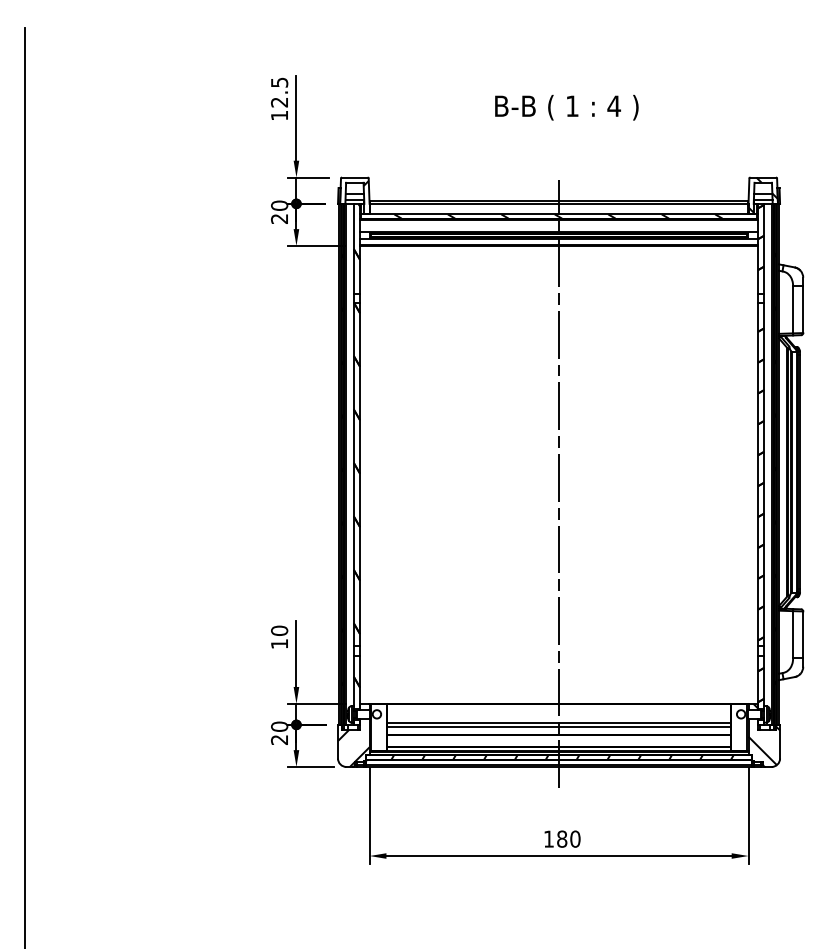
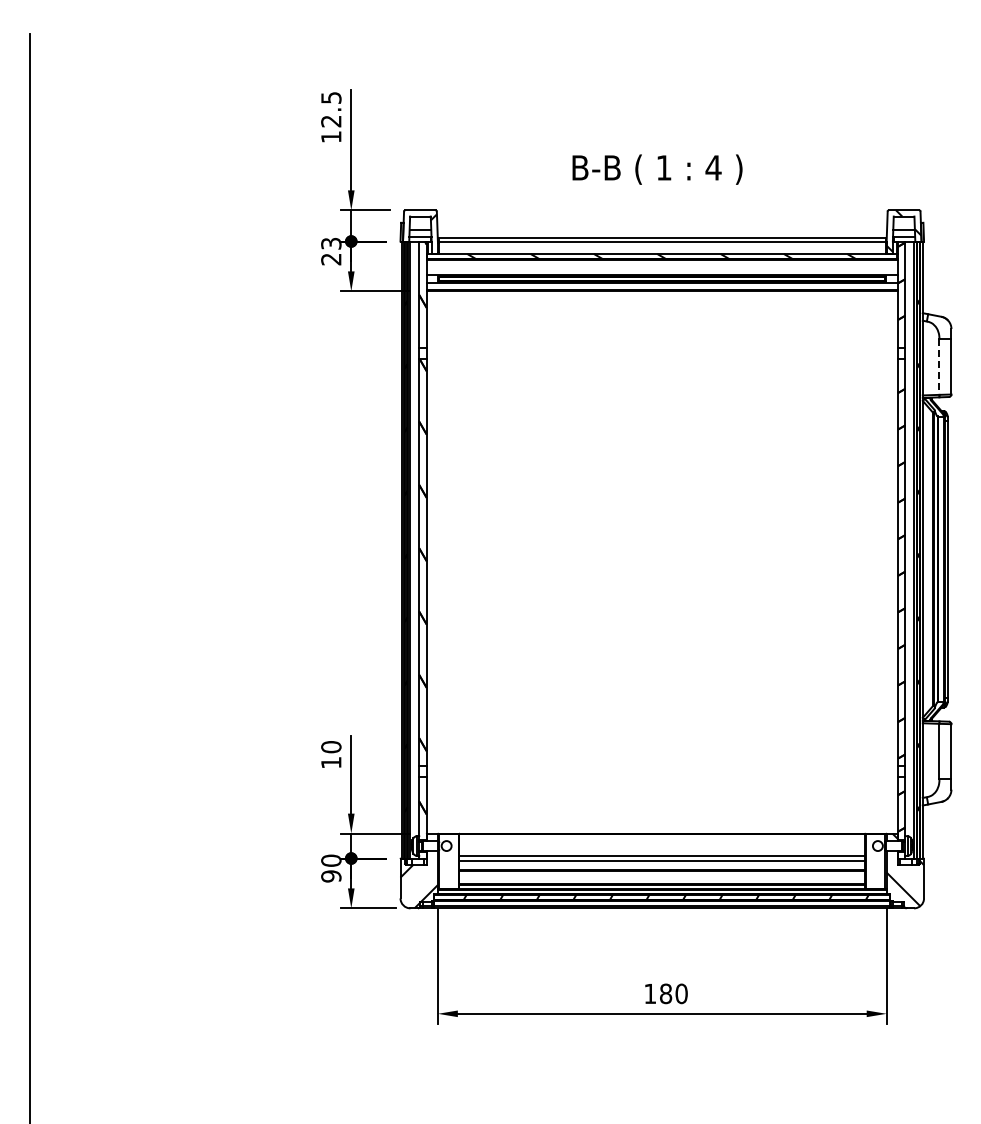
text: (566, 107) -> (657, 169), moved
text: (279, 205) -> (331, 243), 20 -> 23
line: (793, 310) -> (939, 367), solid -> dashed
line: (559, 483) -> (662, 572), removed
text: (279, 740) -> (331, 876), 20 -> 90

